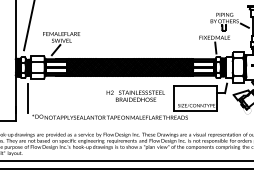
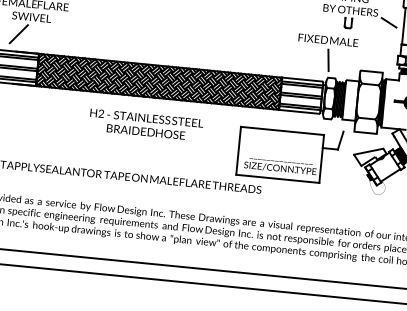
text: (135, 95) -> (145, 123), moved

